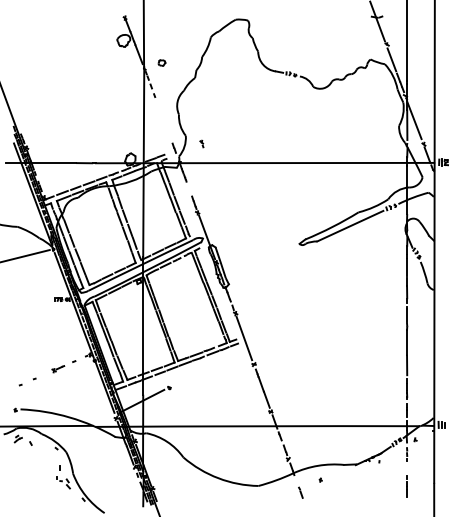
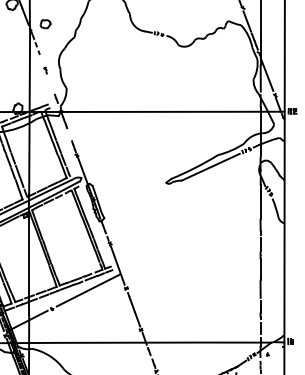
part: (161, 62) -> (45, 23), size x1.67
part: (201, 143) -> (45, 70), moved
line: (210, 366) -> (88, 290), added

